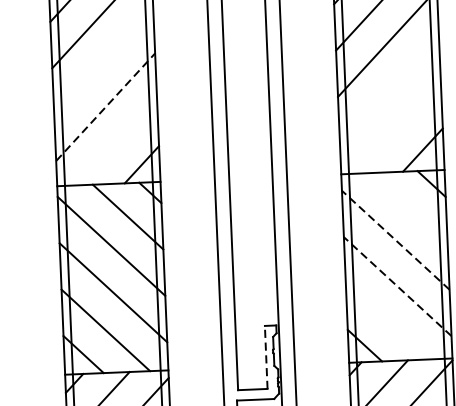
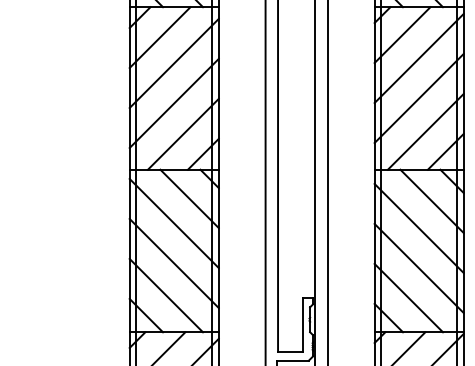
line: (102, 60) -> (173, 63), added
line: (388, 89) -> (418, 98), added
line: (105, 107) -> (174, 103), dashed -> solid
line: (398, 127) -> (425, 131), added
line: (116, 141) -> (182, 133), added
line: (408, 208) -> (431, 201), added
line: (396, 240) -> (419, 228), dashed -> solid
line: (398, 286) -> (419, 268), dashed -> solid
line: (386, 320) -> (408, 297), added
line: (266, 357) -> (303, 324), dashed -> solid

